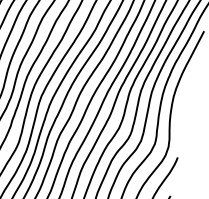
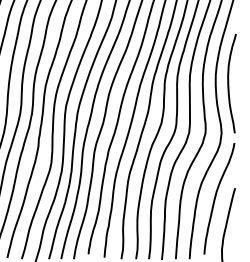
curve: (183, 106) -> (229, 83), added

